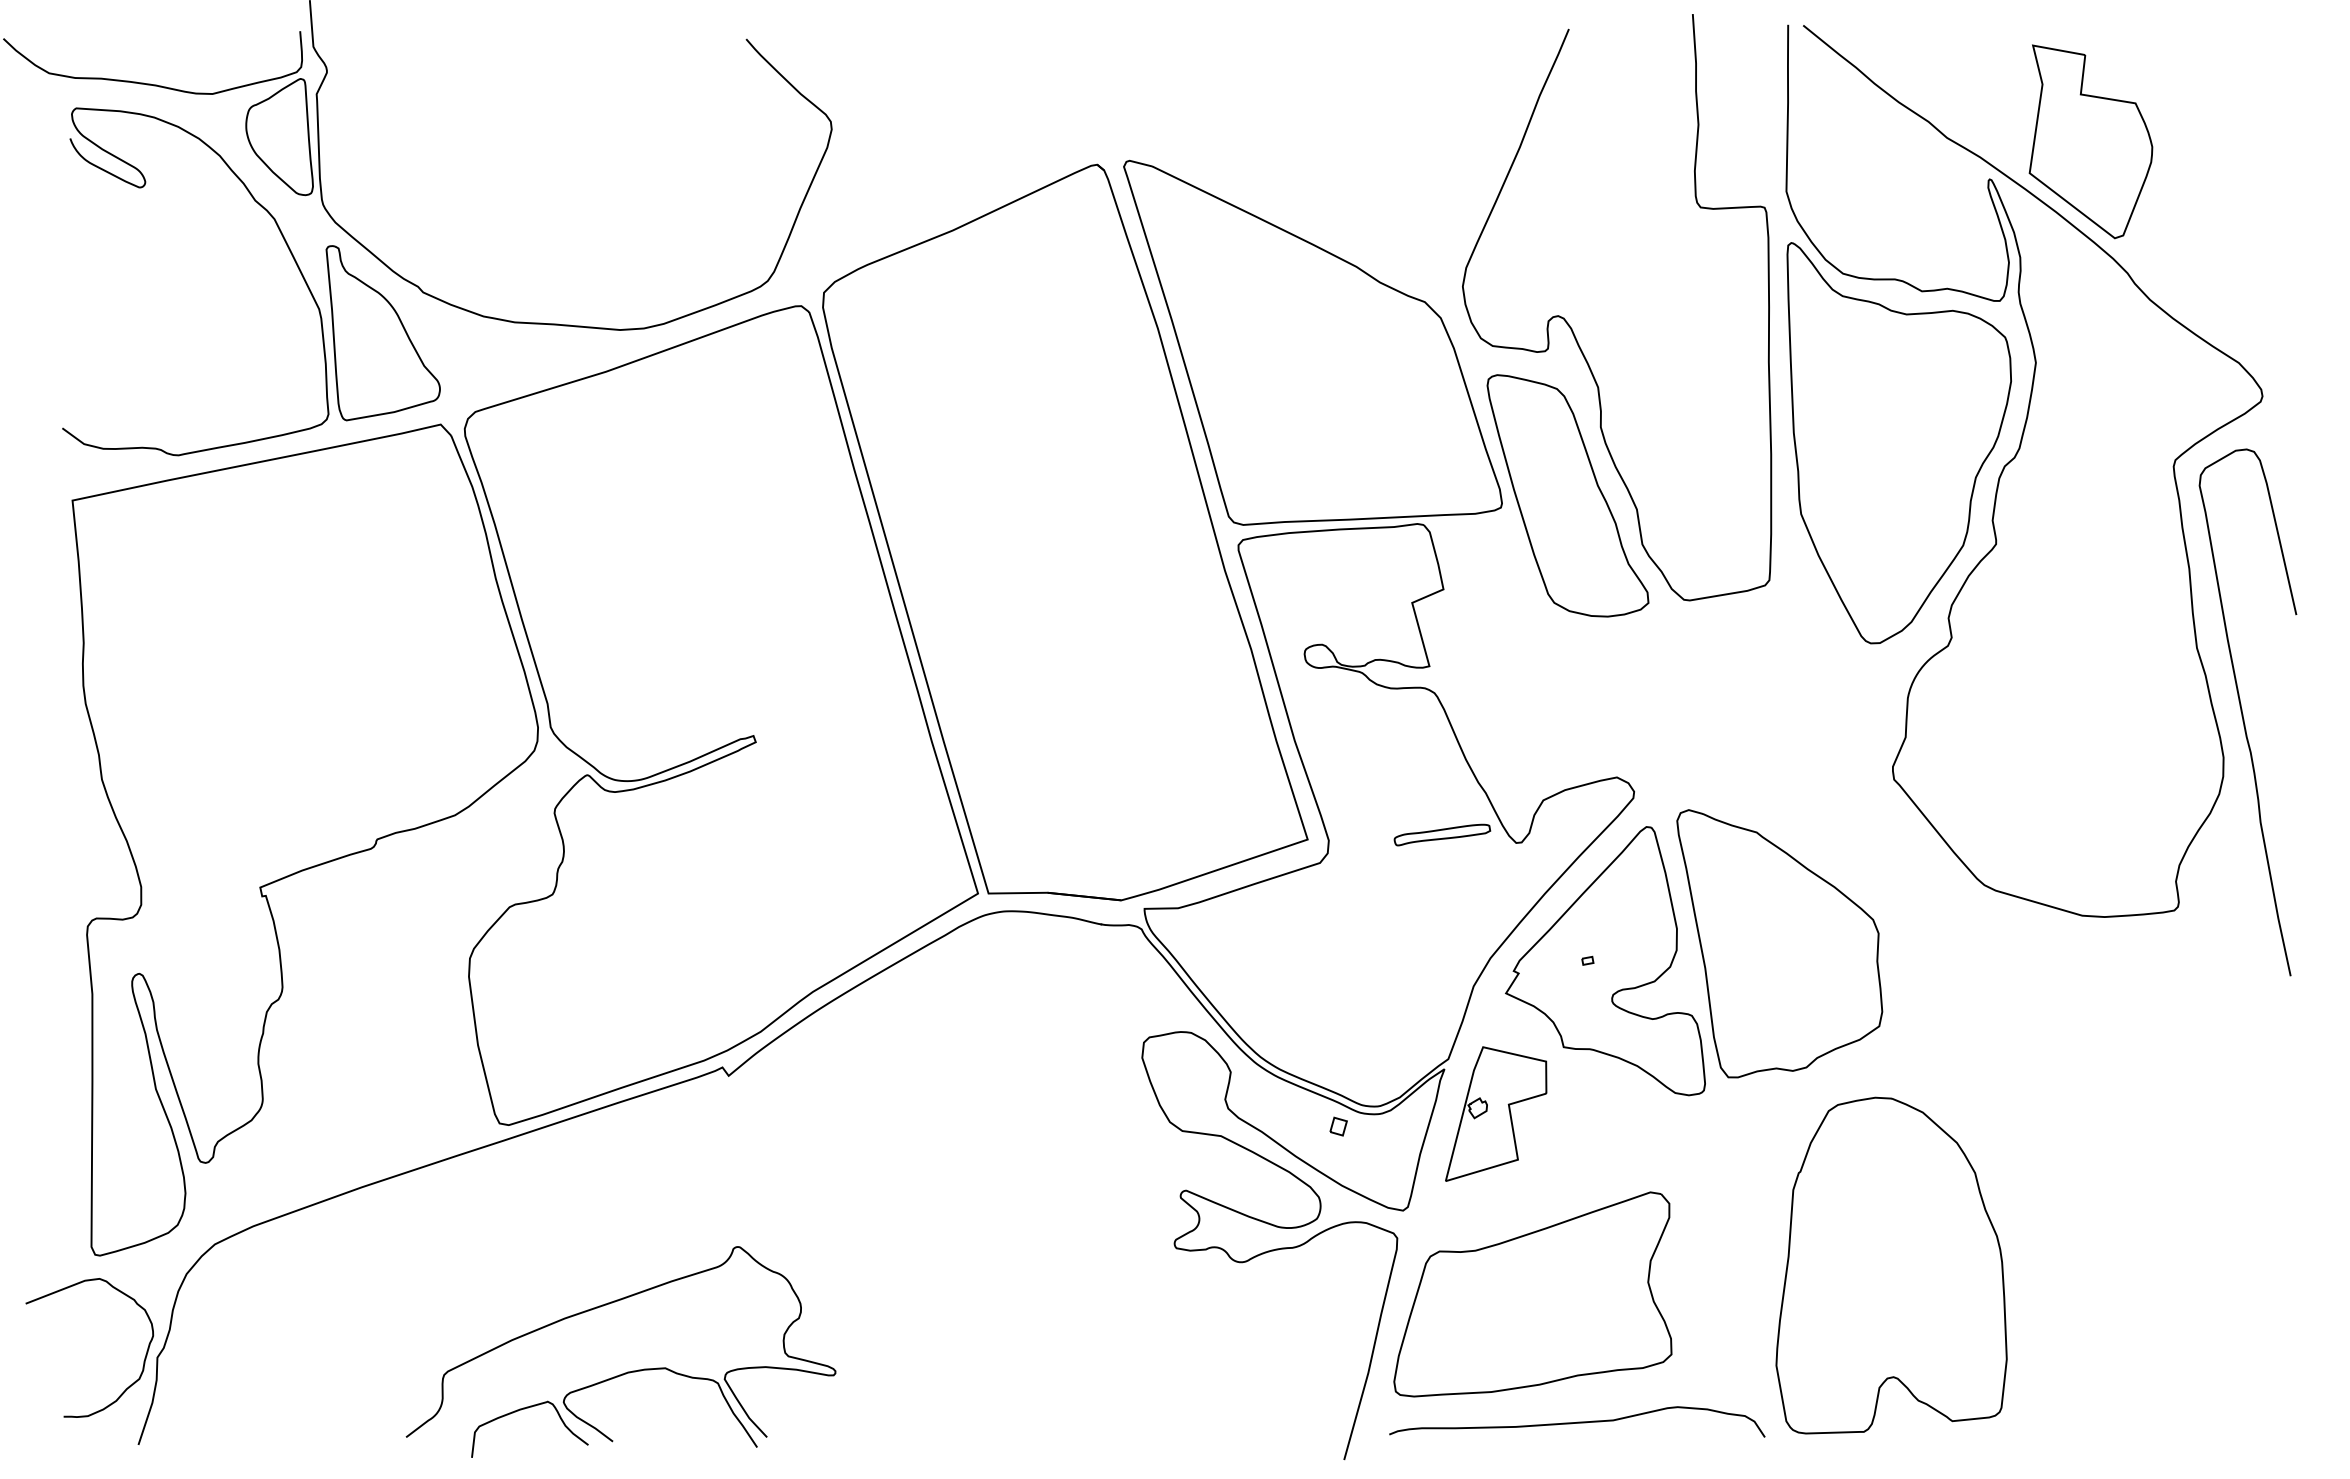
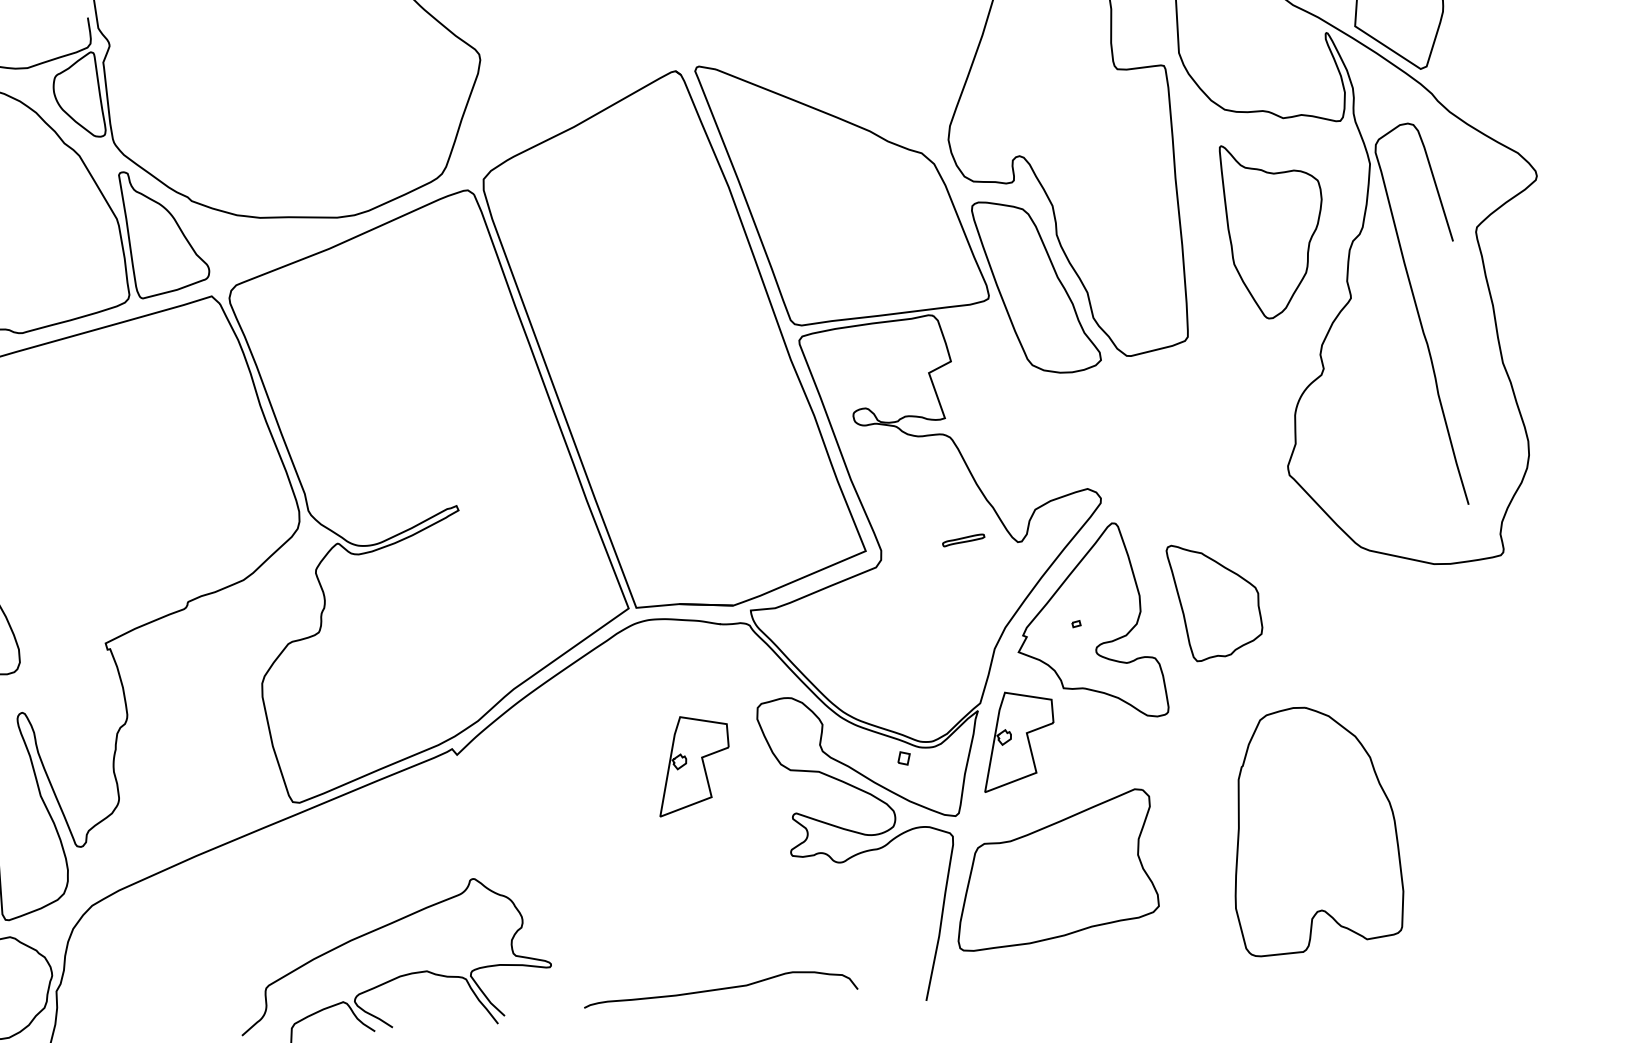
part: (1898, 443) -> (1274, 230), size x0.6
curve: (2243, 714) -> (1420, 316), moved
part: (1442, 834) -> (963, 540), size x0.6
part: (1779, 943) -> (1215, 600), size x0.6
part: (1050, 1113) -> (693, 764), added
curve: (1577, 1421) -> (720, 988), moved

